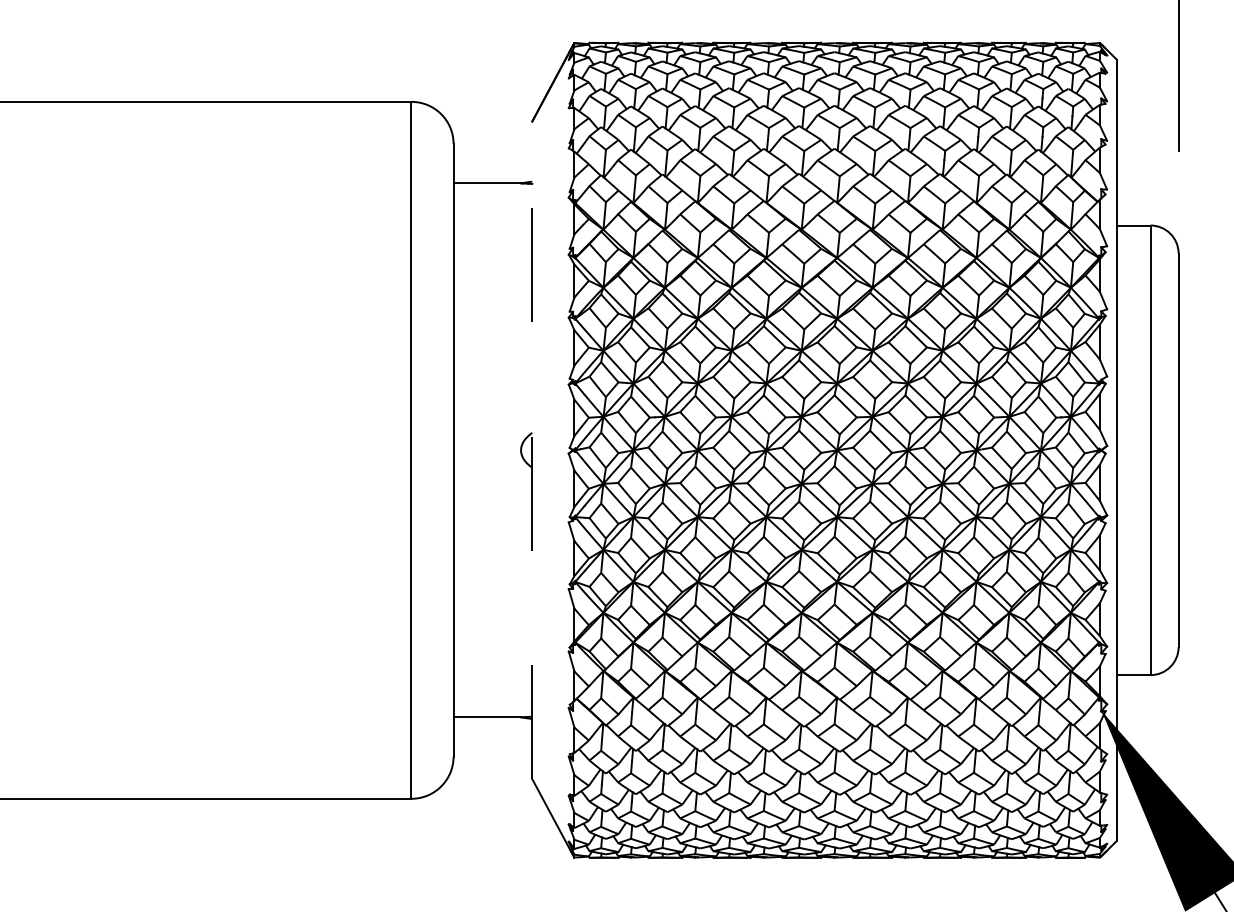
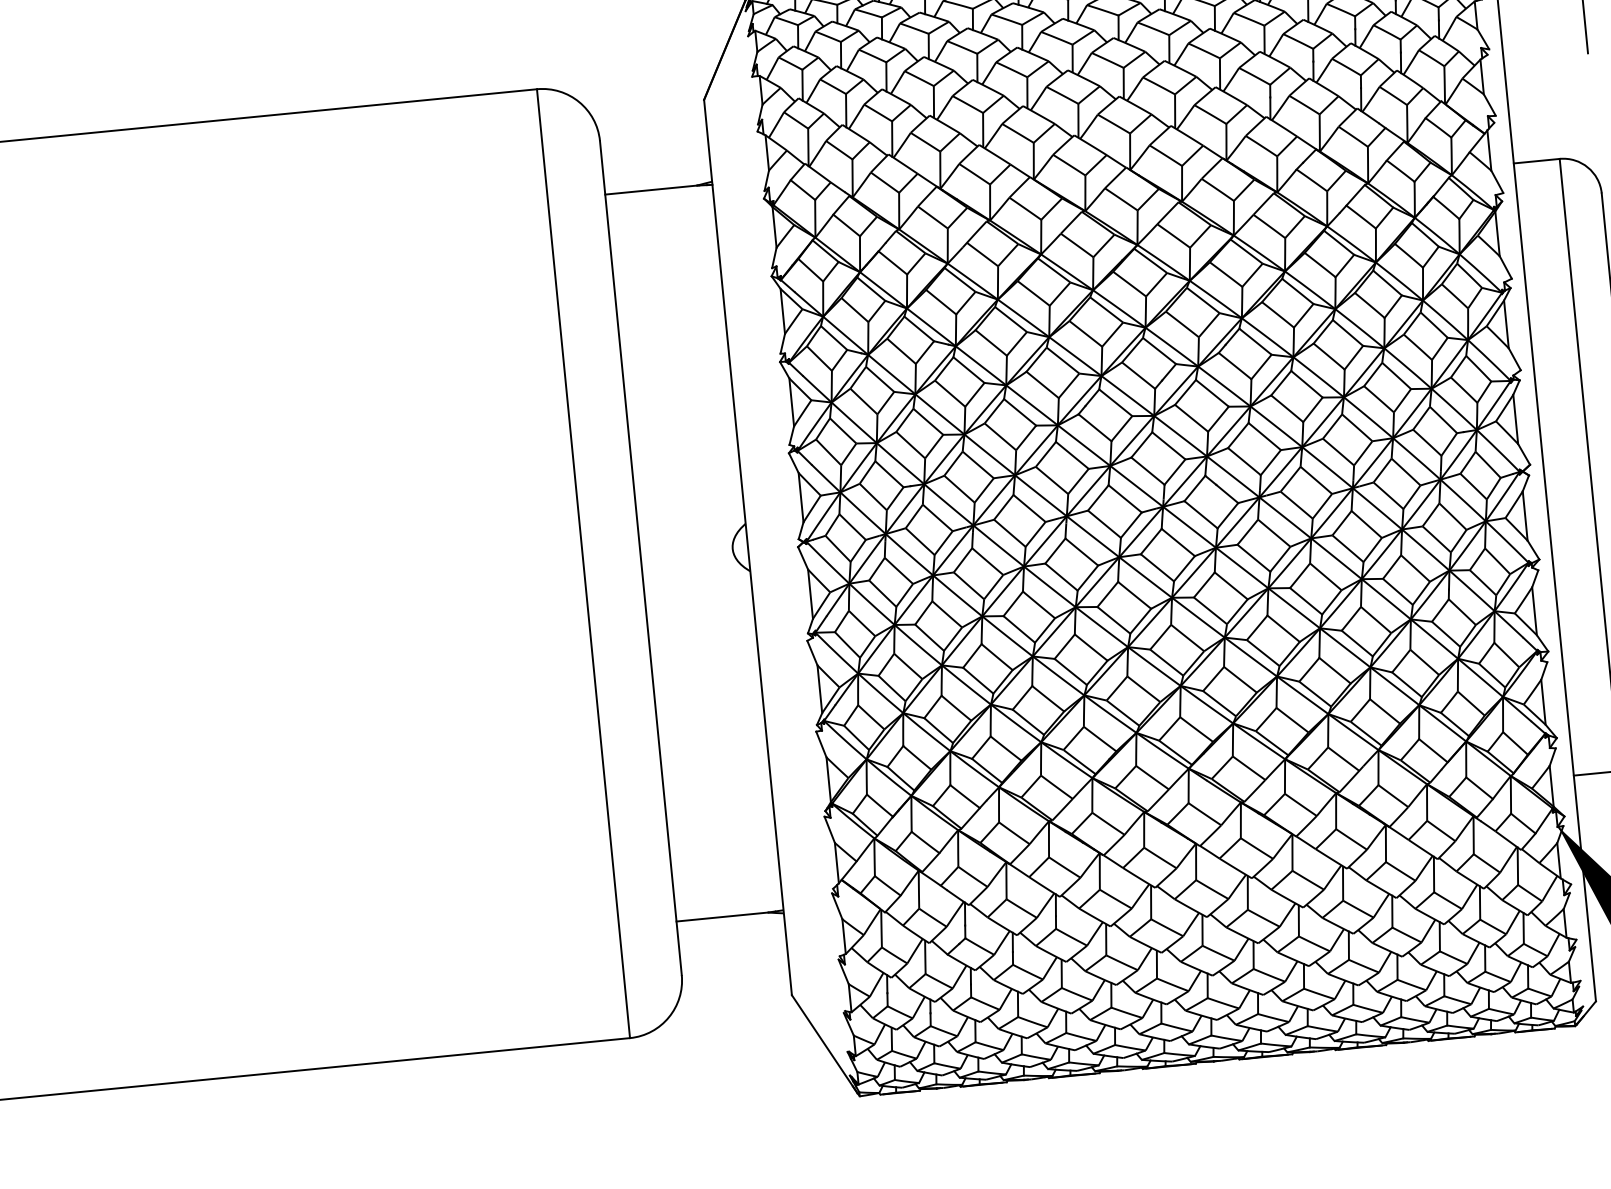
line: (532, 450) -> (748, 547), dashed -> solid

